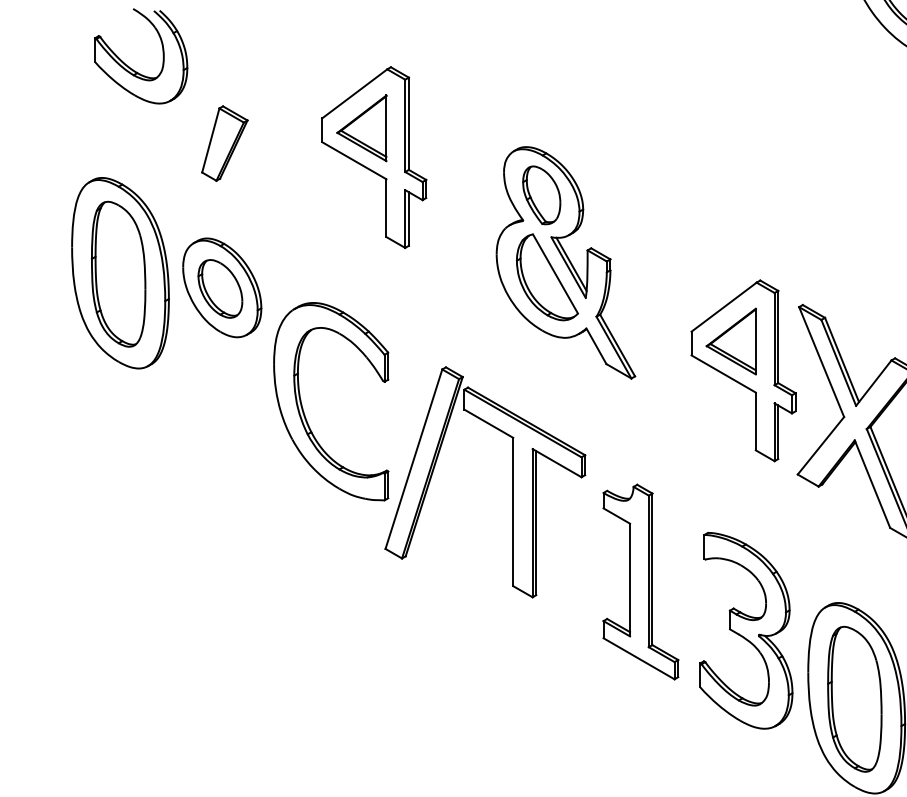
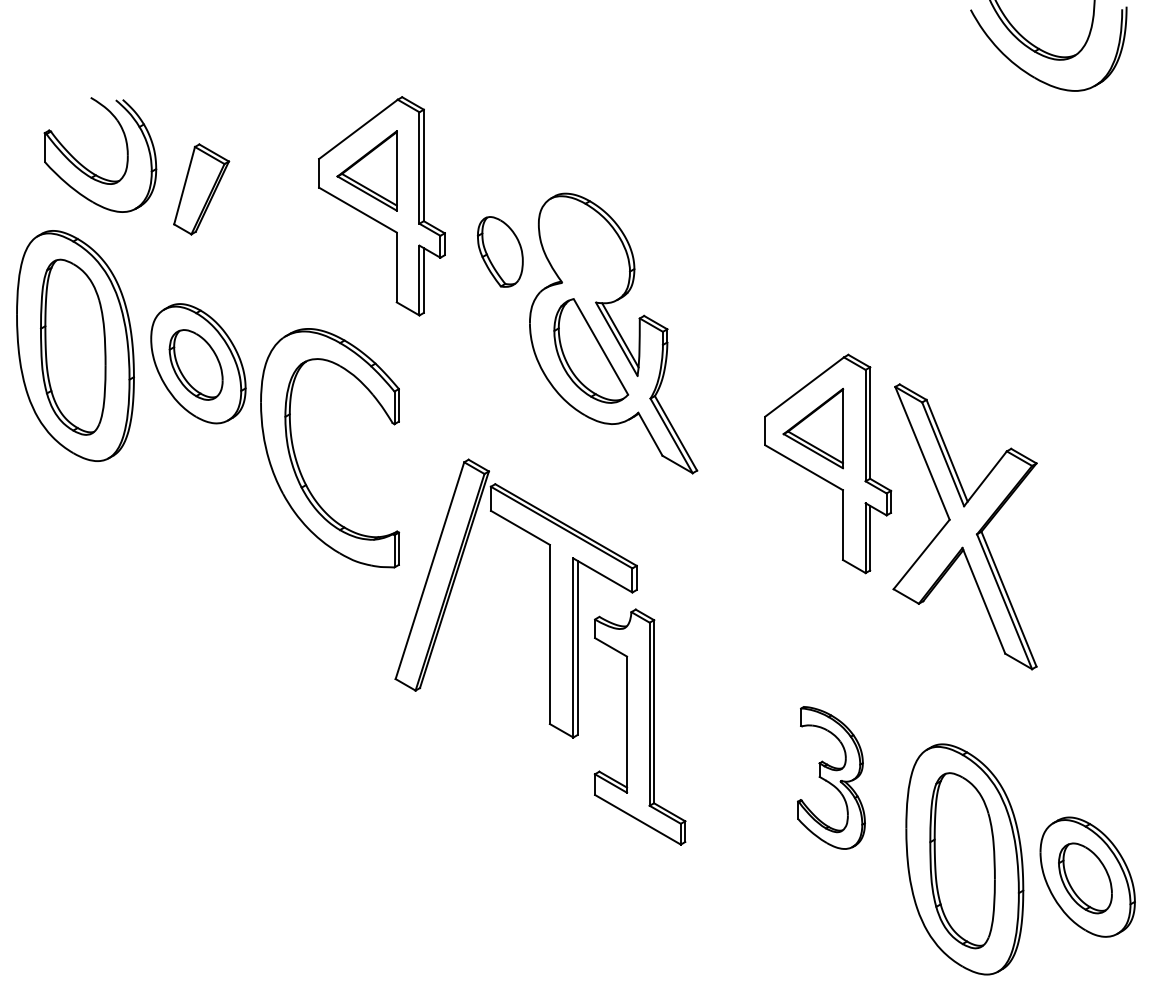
part: (132, 69) -> (90, 170), moved
part: (541, 194) -> (500, 251), moved
part: (303, 408) -> (296, 456), moved
part: (640, 581) -> (639, 726), moved
part: (746, 630) -> (831, 777), size x0.6

